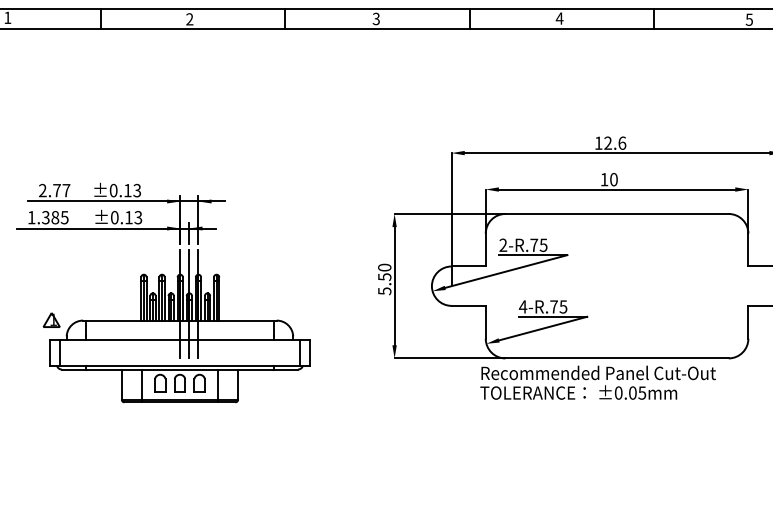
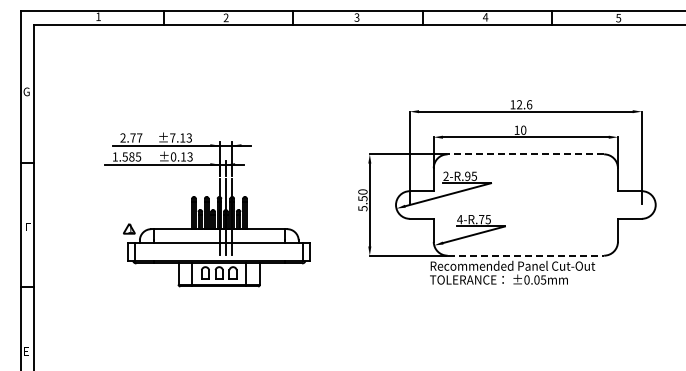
text: (113, 189) -> (172, 137), ±0.13 -> ±7.13
line: (616, 214) -> (525, 154), solid -> dashed
text: (44, 216) -> (124, 156), 1.385 -> 1.585
text: (533, 245) -> (467, 176), 2-R.75 -> 2-R.95
line: (617, 358) -> (526, 255), solid -> dashed

